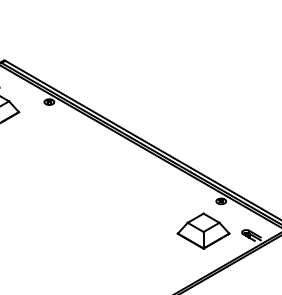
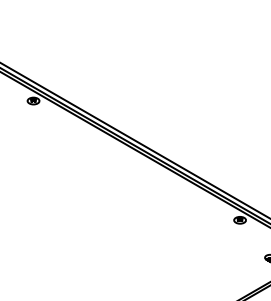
part: (203, 230) -> (218, 255), removed

